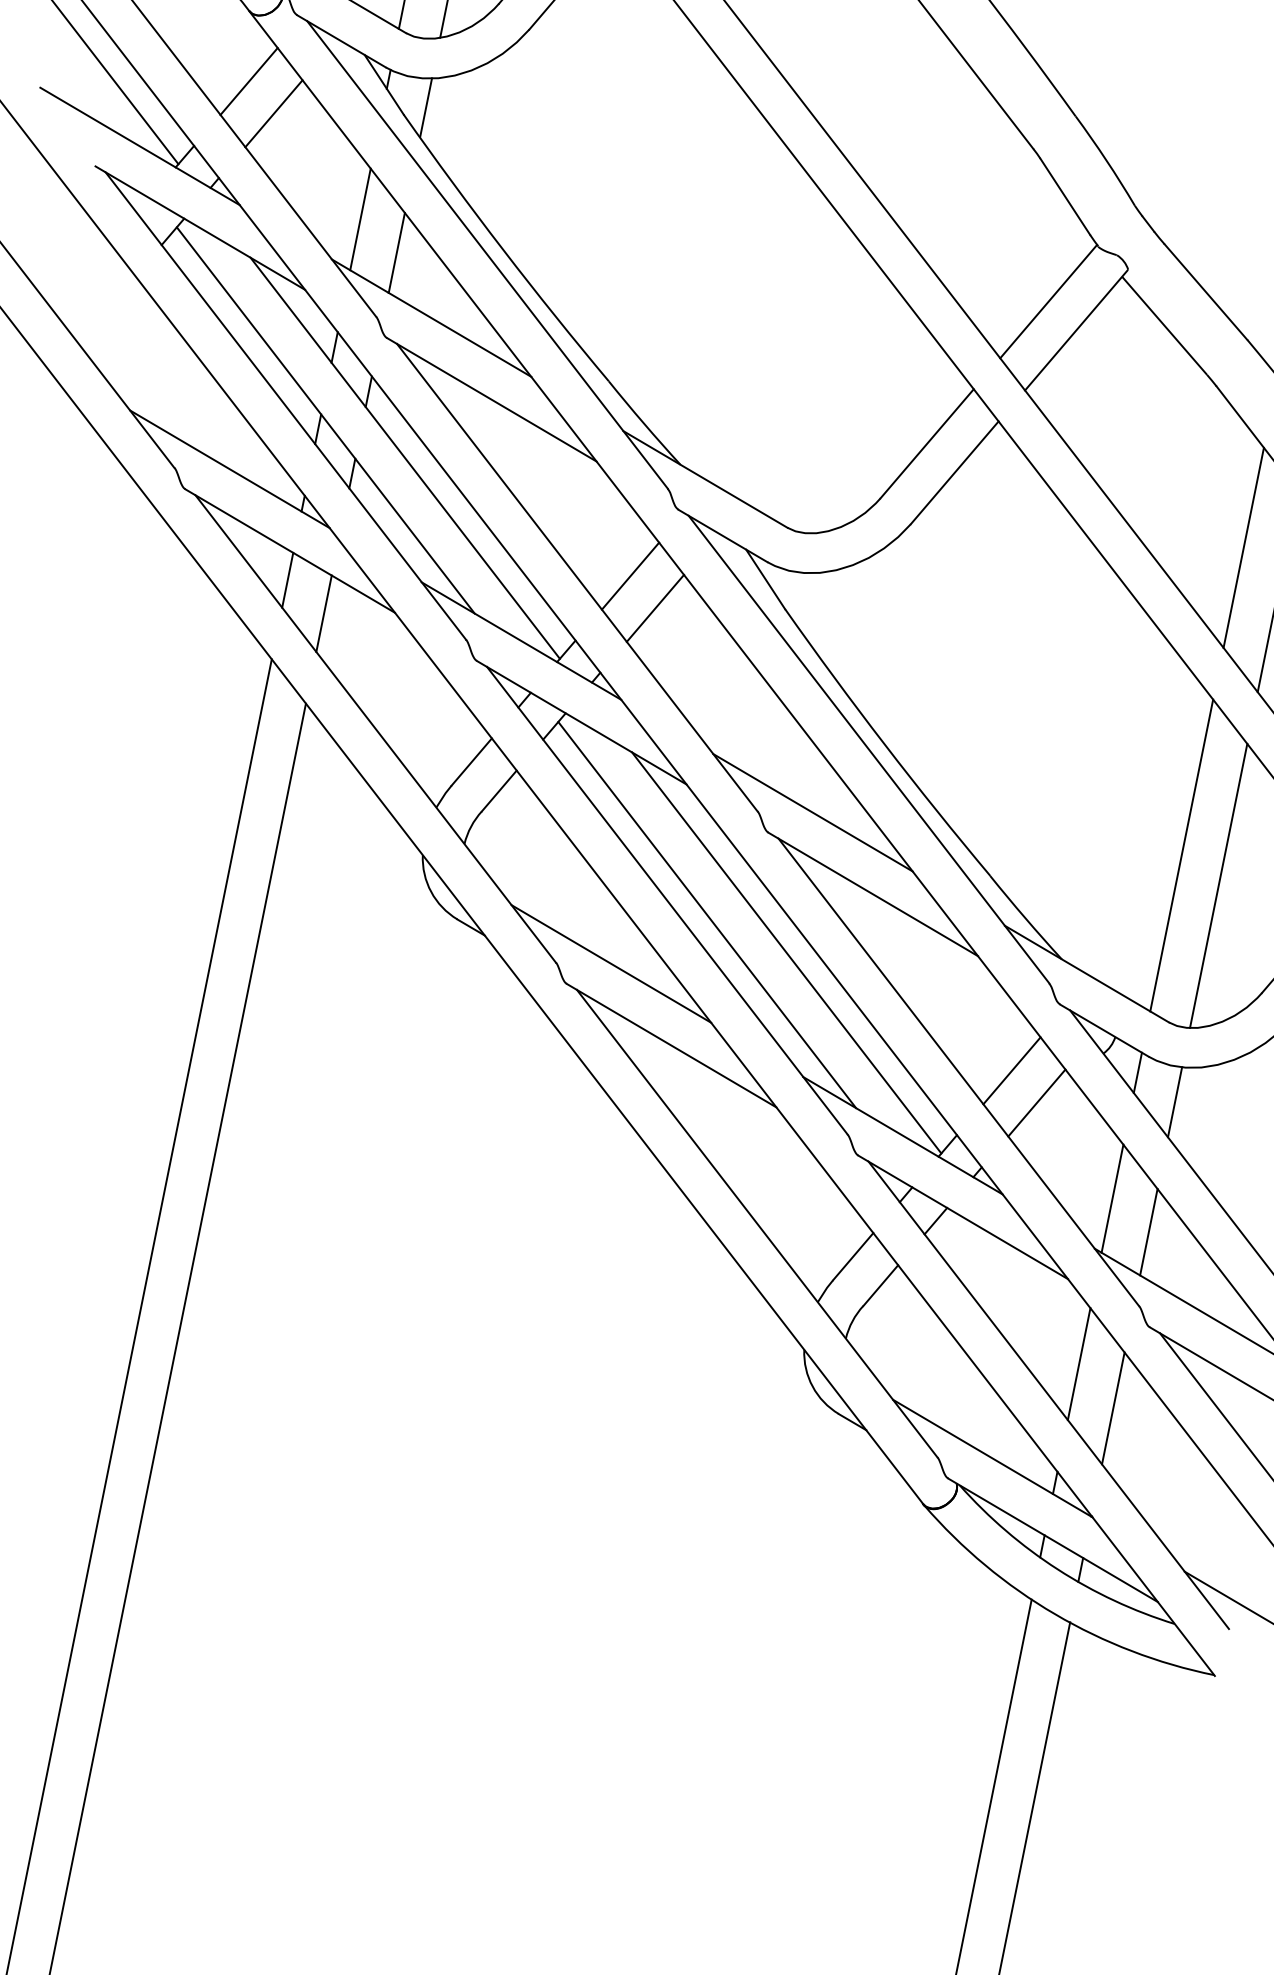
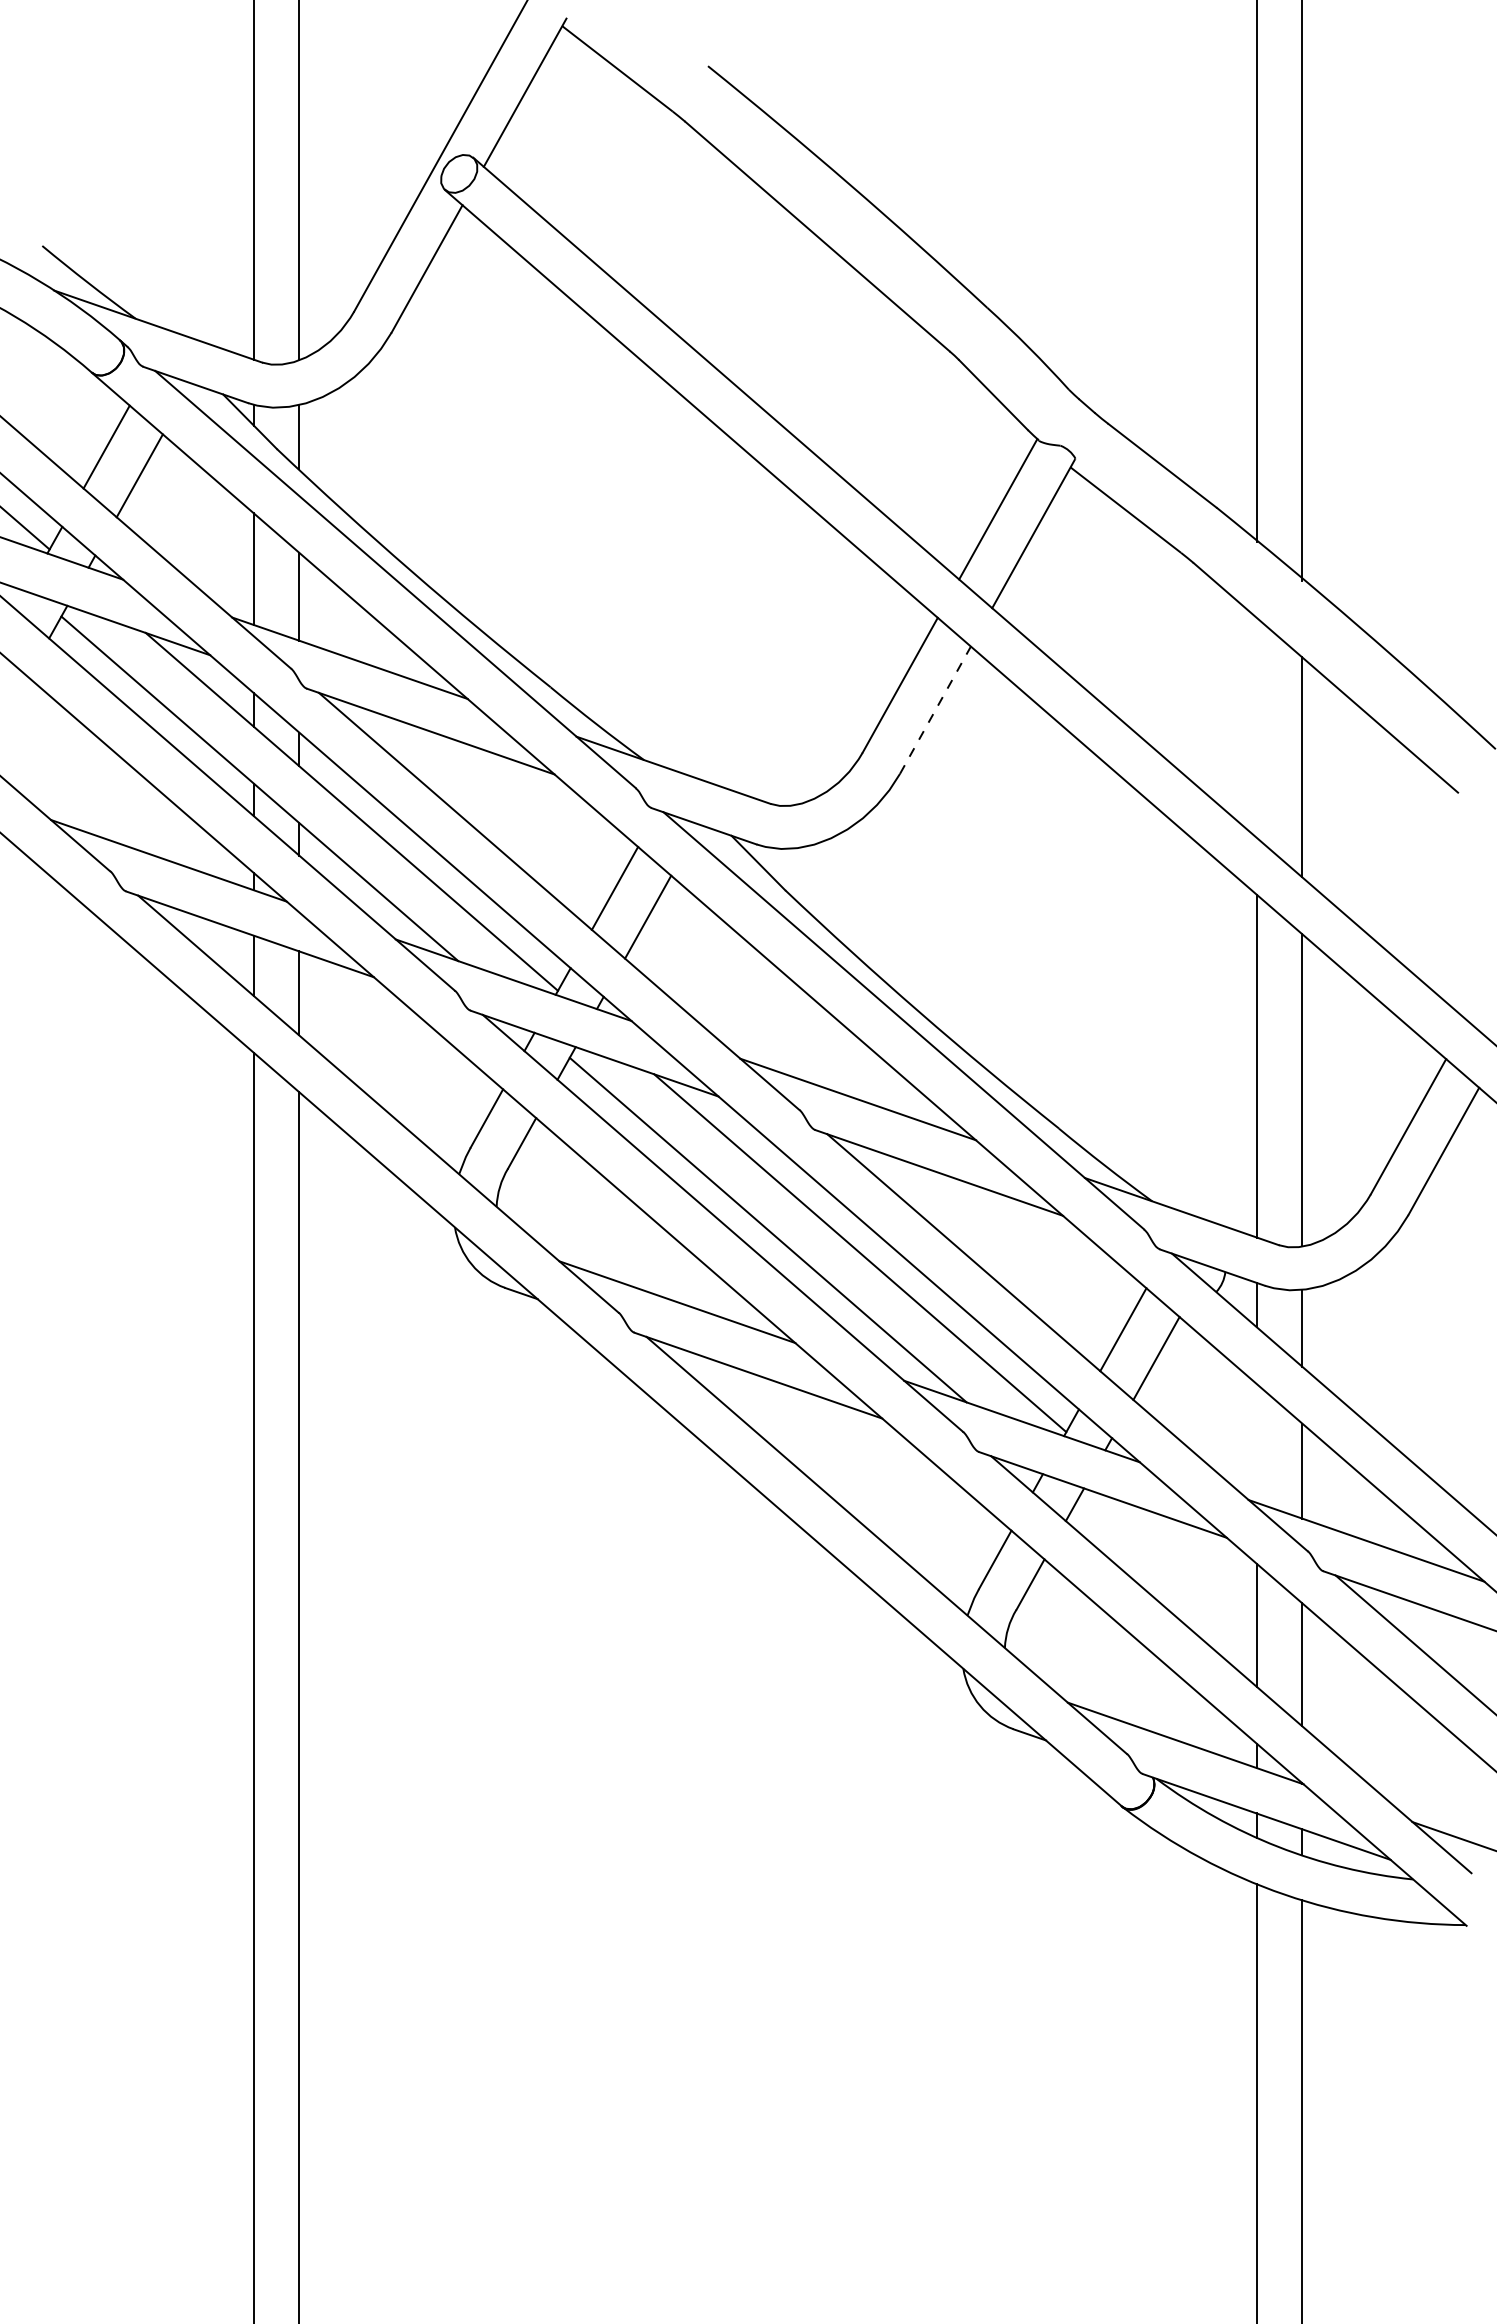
line: (954, 473) -> (935, 710), solid -> dashed
line: (1243, 547) -> (1256, 727), removed
line: (1112, 1197) -> (1256, 1442), removed

